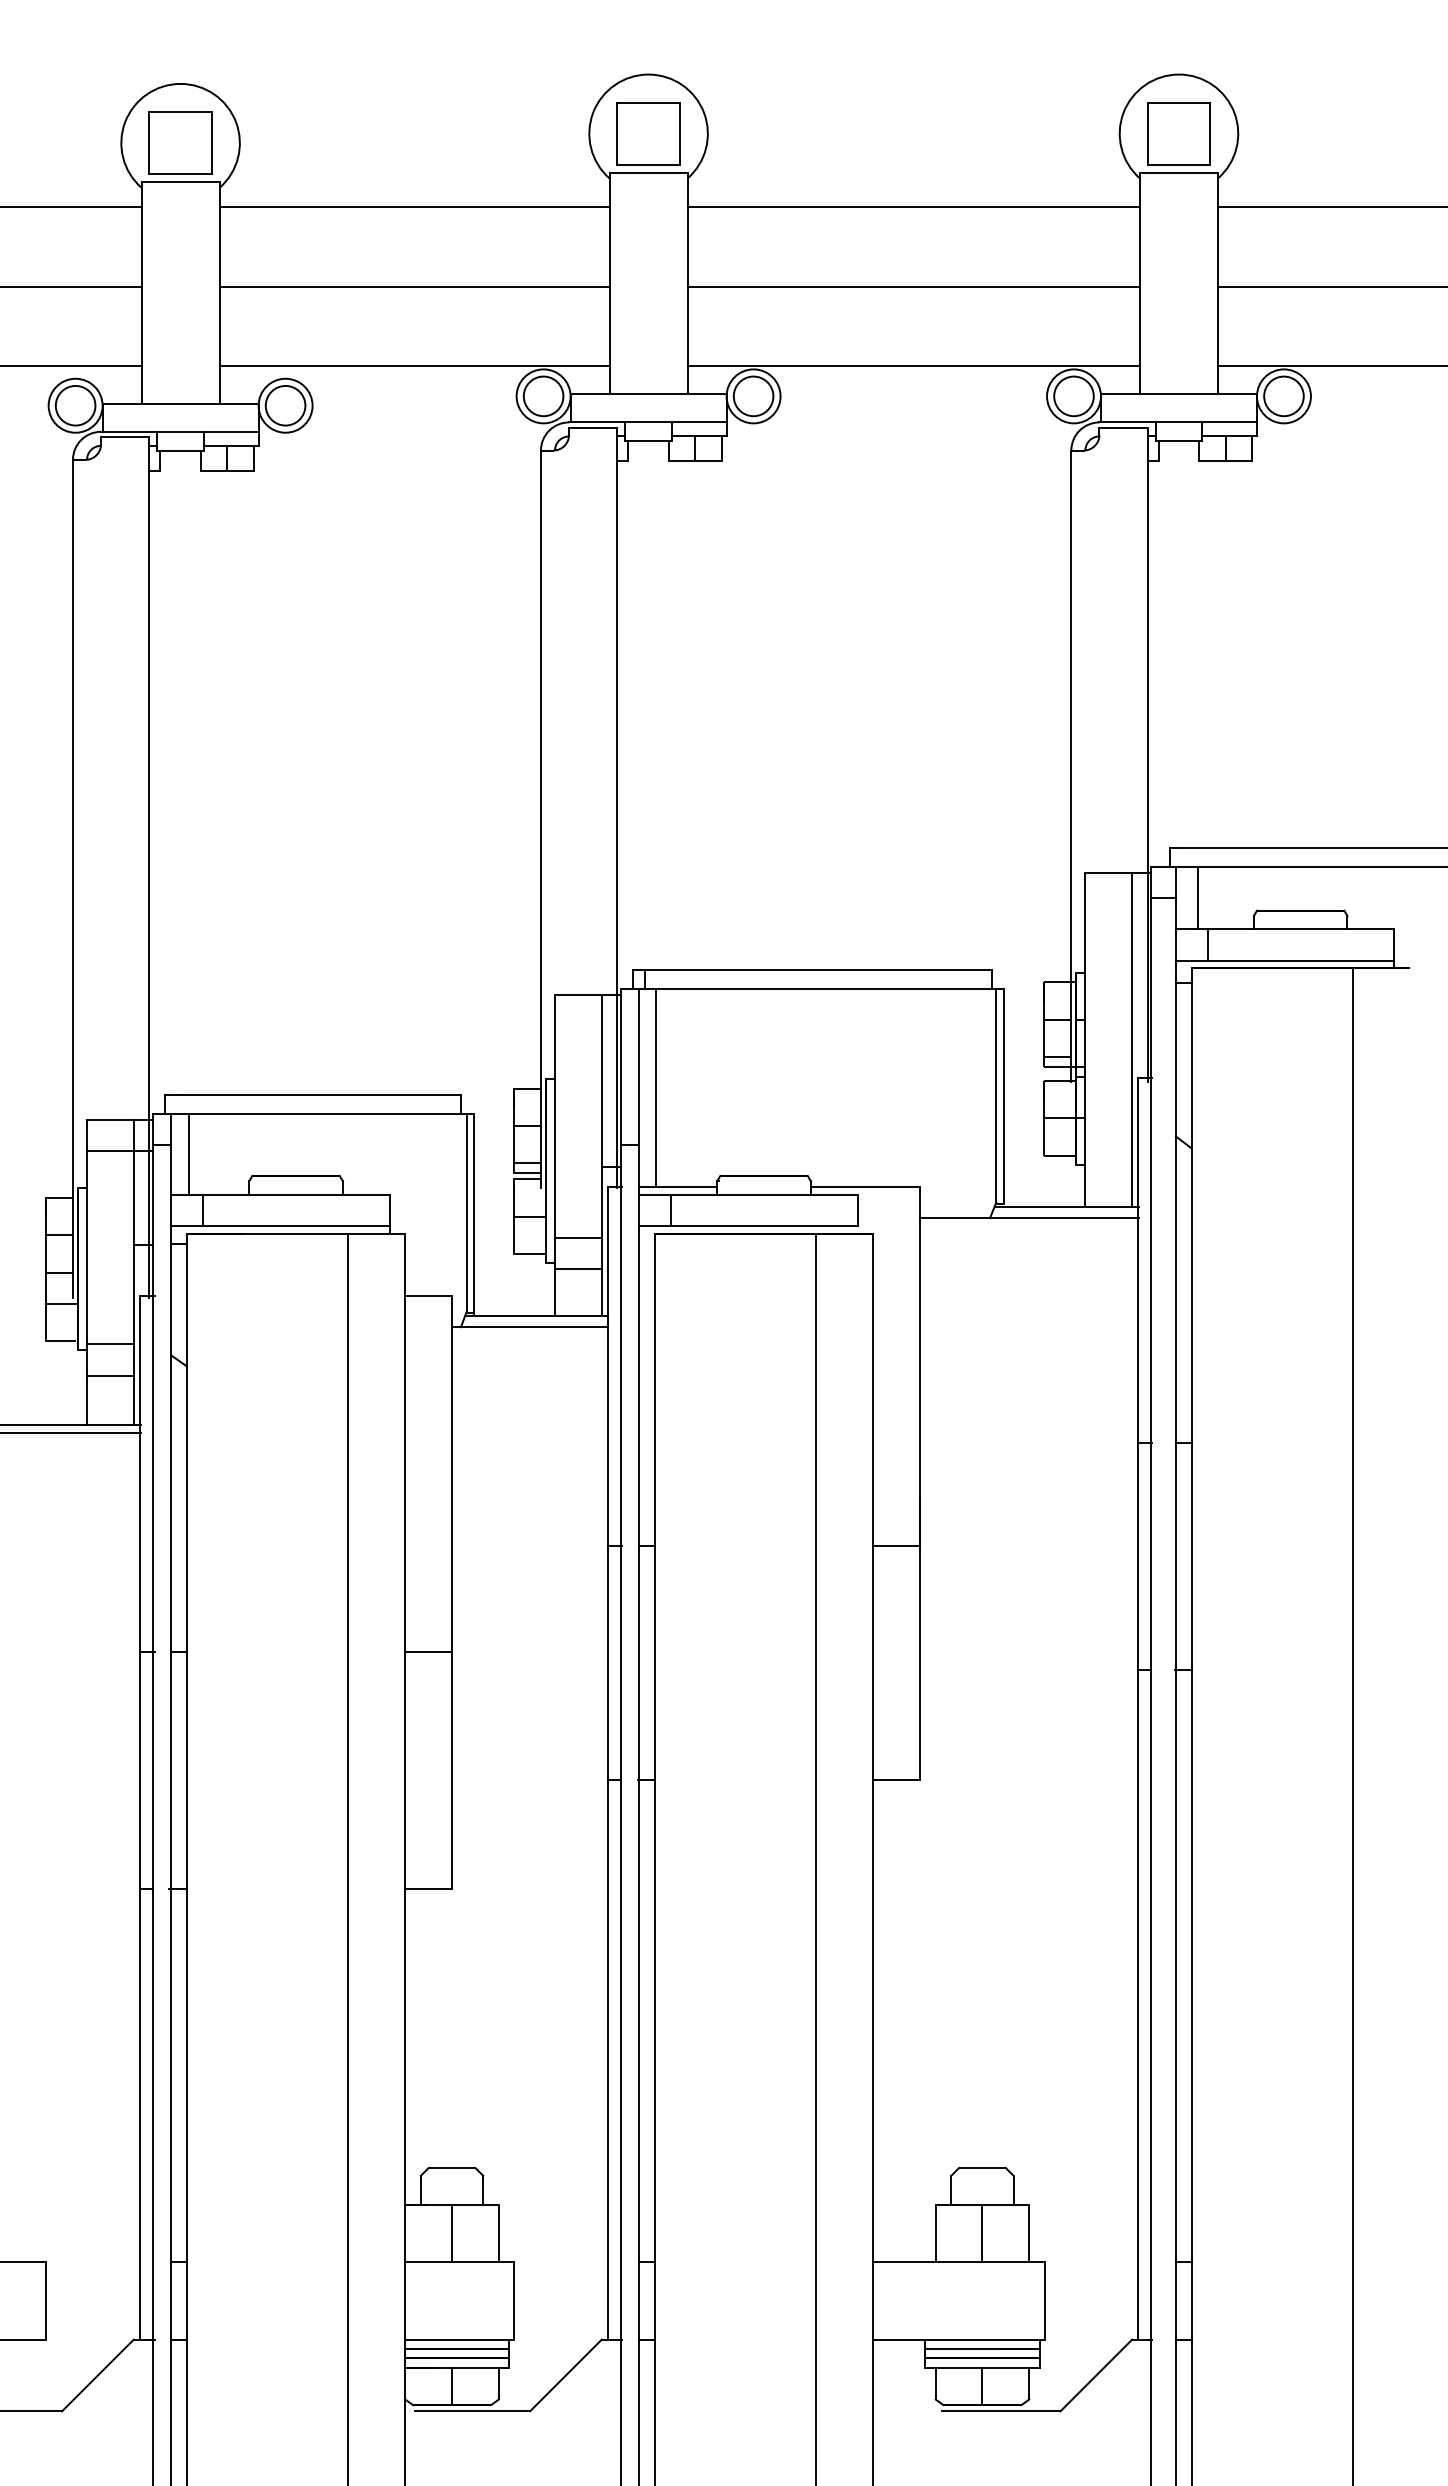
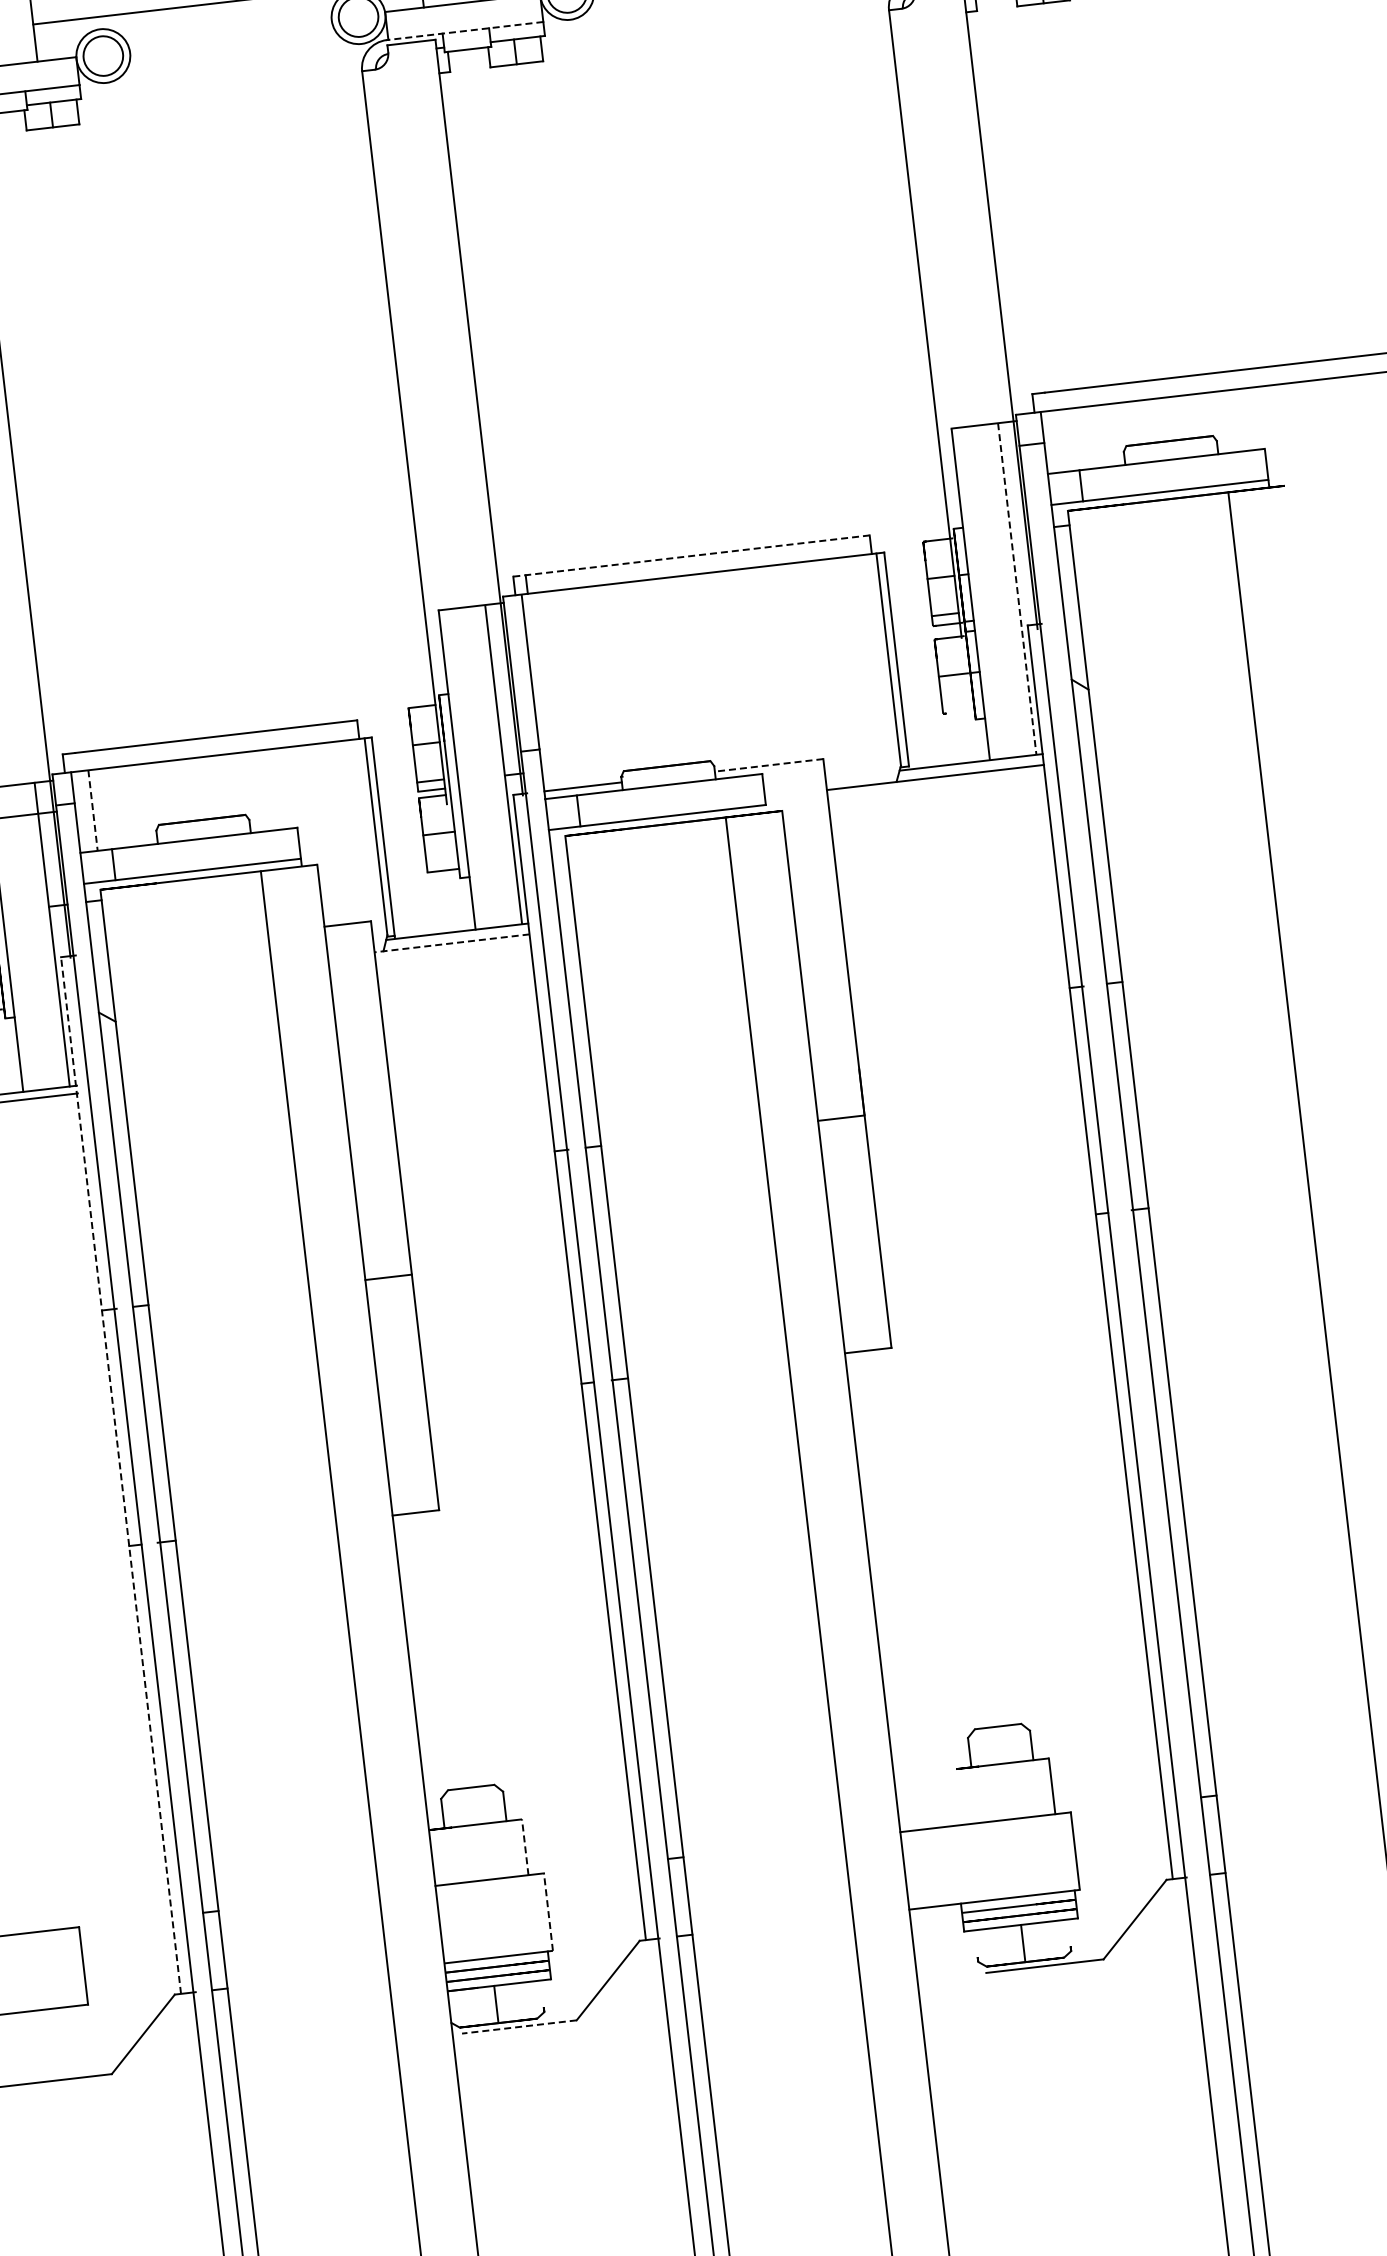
line: (648, 422) -> (465, 31), solid -> dashed
line: (1198, 898) -> (1066, 440), removed
line: (812, 969) -> (691, 555), solid -> dashed
line: (1132, 1040) -> (1017, 589), solid -> dashed
line: (656, 1087) -> (550, 690), removed
line: (188, 1154) -> (92, 811), solid -> dashed
line: (1060, 1155) -> (959, 711), removed
line: (865, 1186) -> (769, 765), solid -> dashed
line: (578, 1238) -> (490, 849), removed
line: (578, 1269) -> (493, 880), removed
line: (530, 1327) -> (452, 943), solid -> dashed
line: (110, 1344) -> (37, 1008), removed
line: (110, 1375) -> (40, 1039), removed
line: (140, 1817) -> (121, 1475), solid -> dashed
line: (452, 2233) -> (479, 1852), removed
line: (498, 2233) -> (524, 1847), solid -> dashed
line: (935, 2233) -> (959, 1797), removed
line: (982, 2233) -> (1005, 1791), removed
line: (514, 2300) -> (548, 1911), solid -> dashed
line: (498, 2380) -> (541, 1993), removed
line: (935, 2380) -> (975, 1943), removed
line: (1029, 2380) -> (1069, 1932), removed
line: (472, 2411) -> (519, 2027), solid -> dashed

